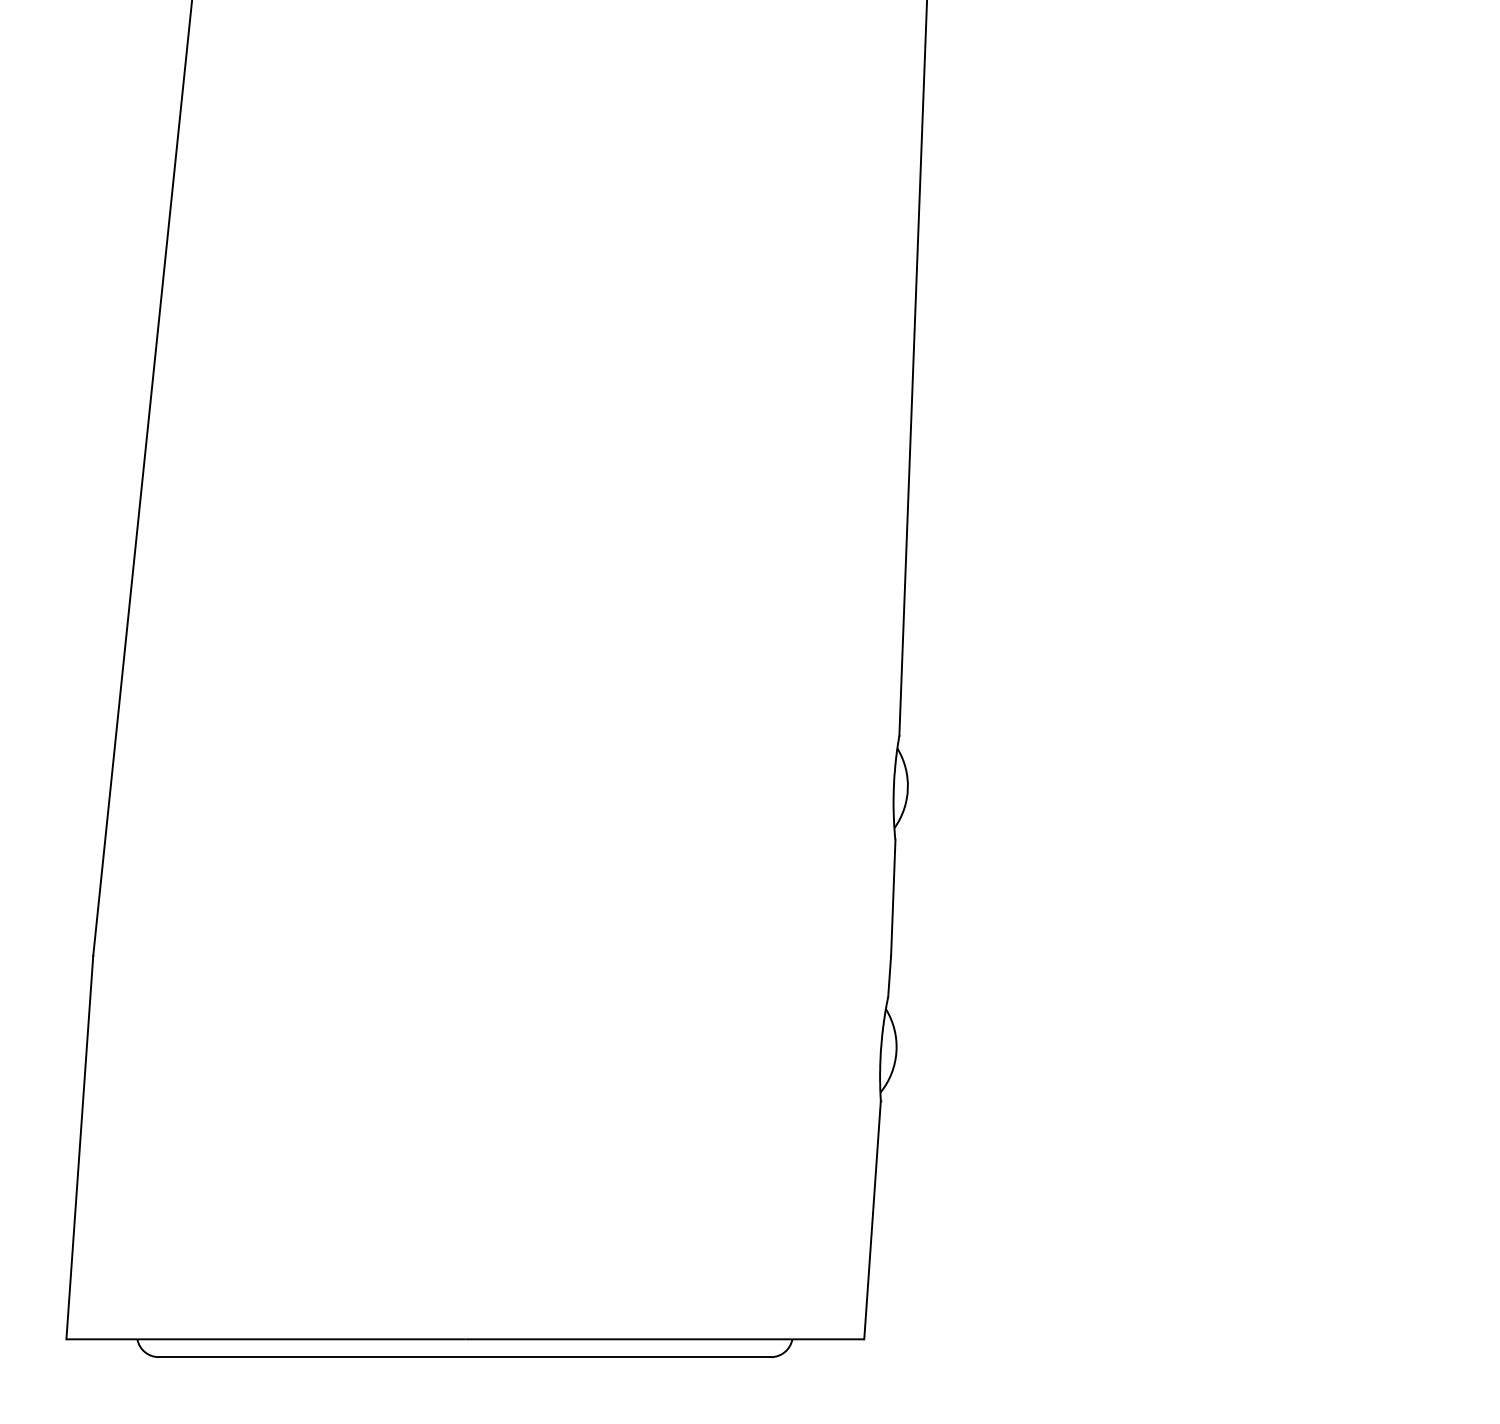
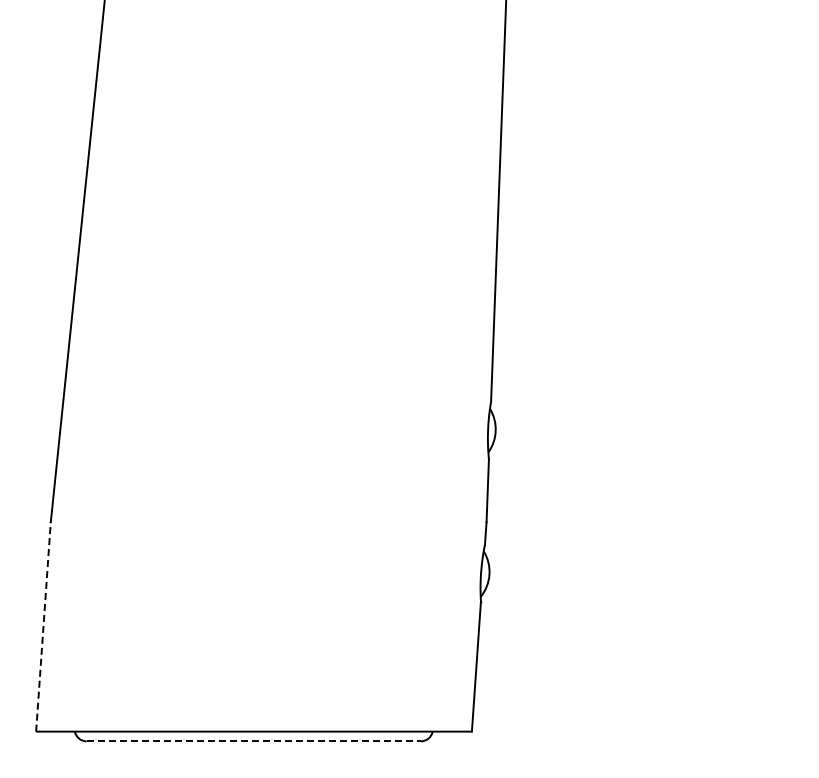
line: (79, 1146) -> (43, 626), solid -> dashed
line: (466, 1357) -> (254, 741), solid -> dashed

